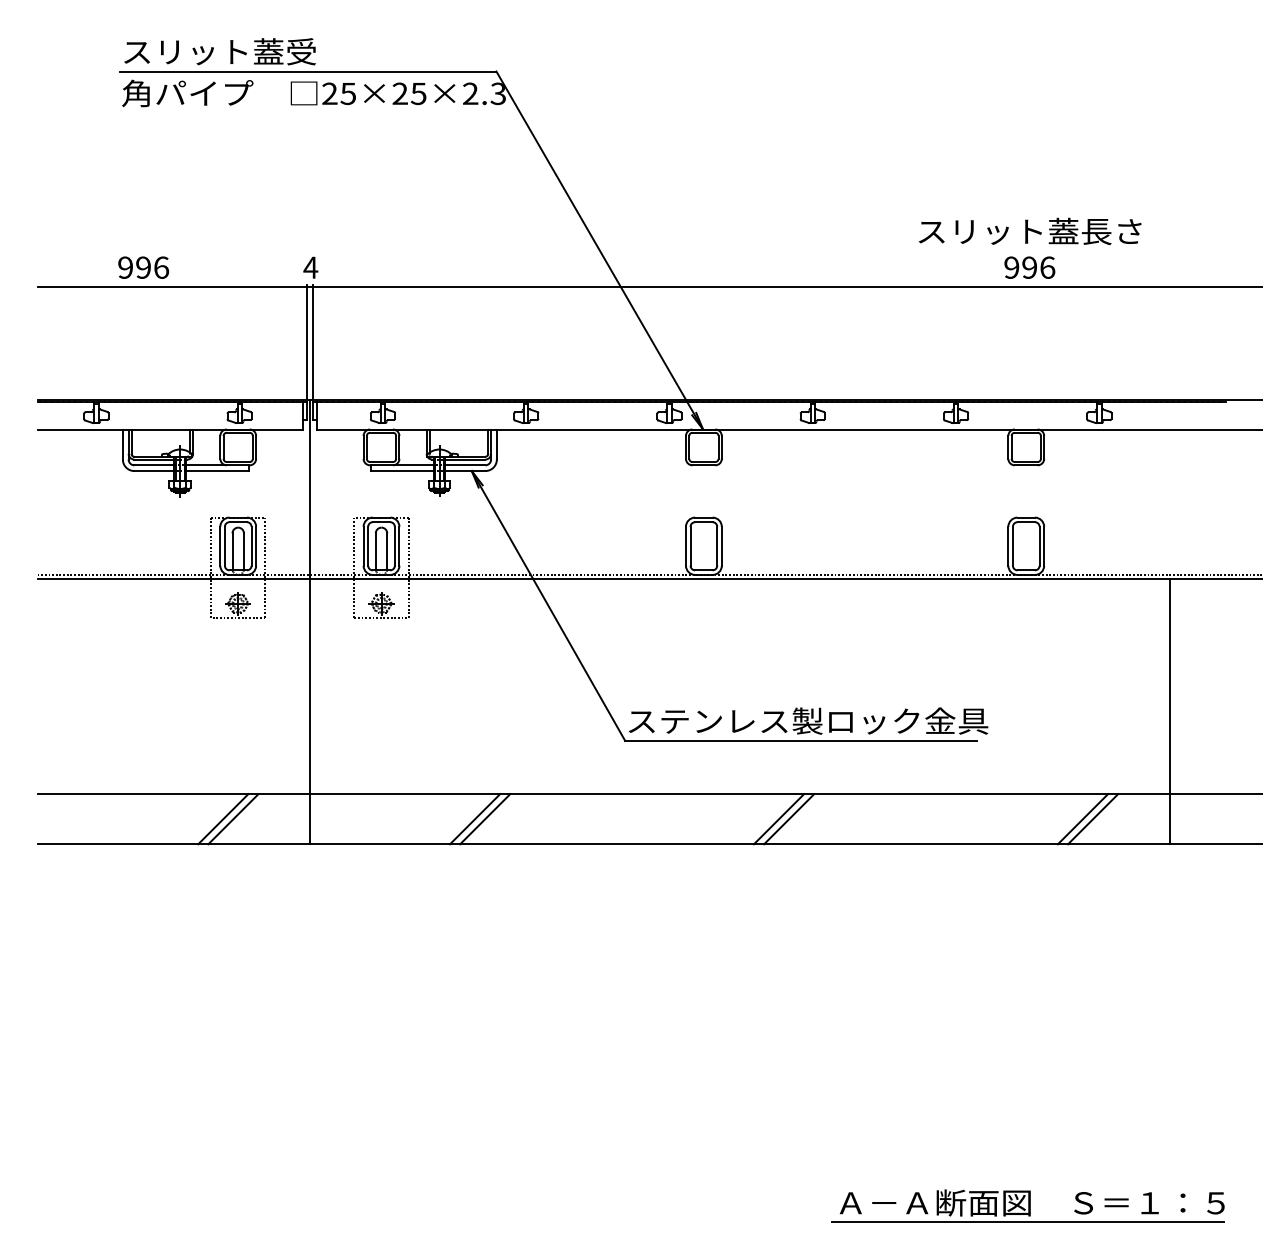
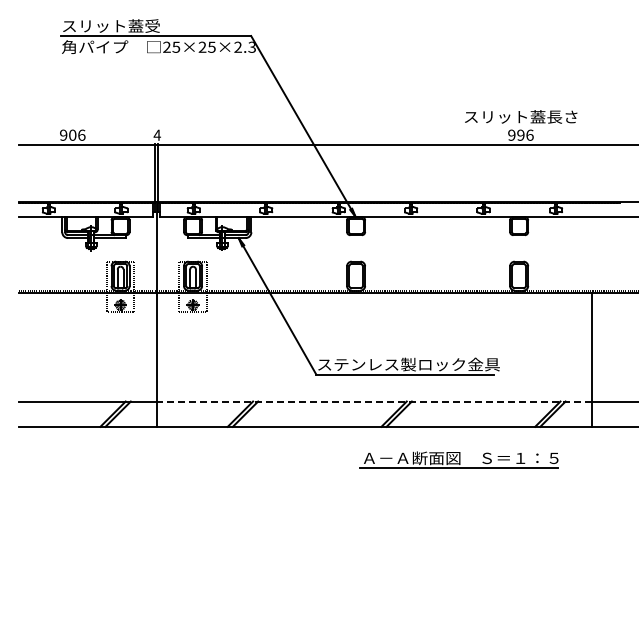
text: (143, 266) -> (72, 134), 996 -> 906
line: (738, 794) -> (373, 401), solid -> dashed
part: (1026, 1205) -> (458, 459), moved

